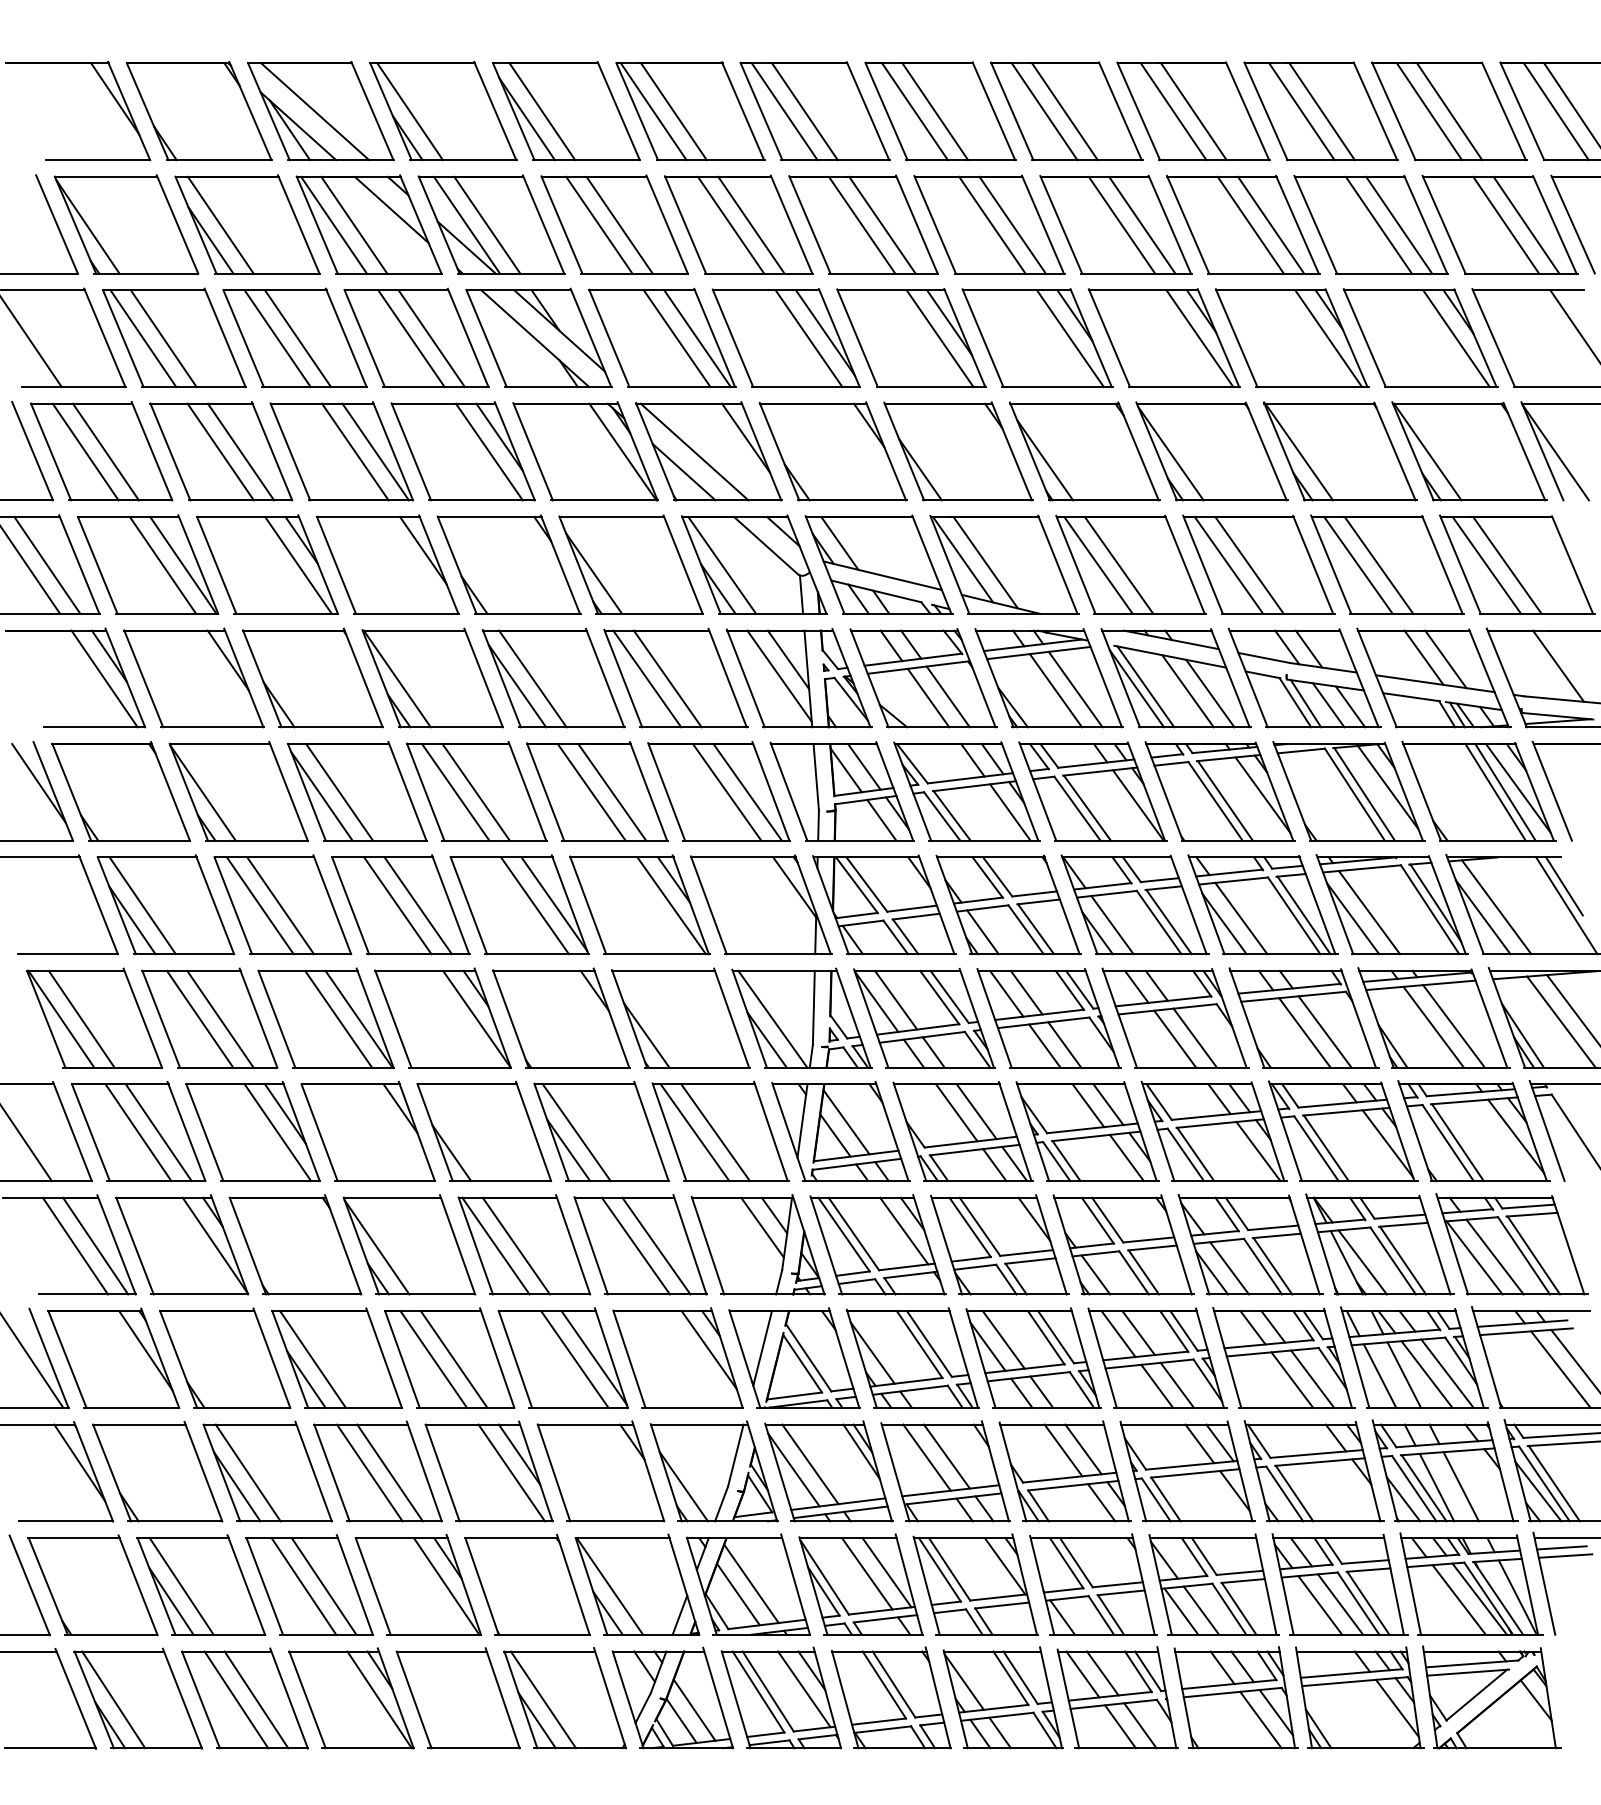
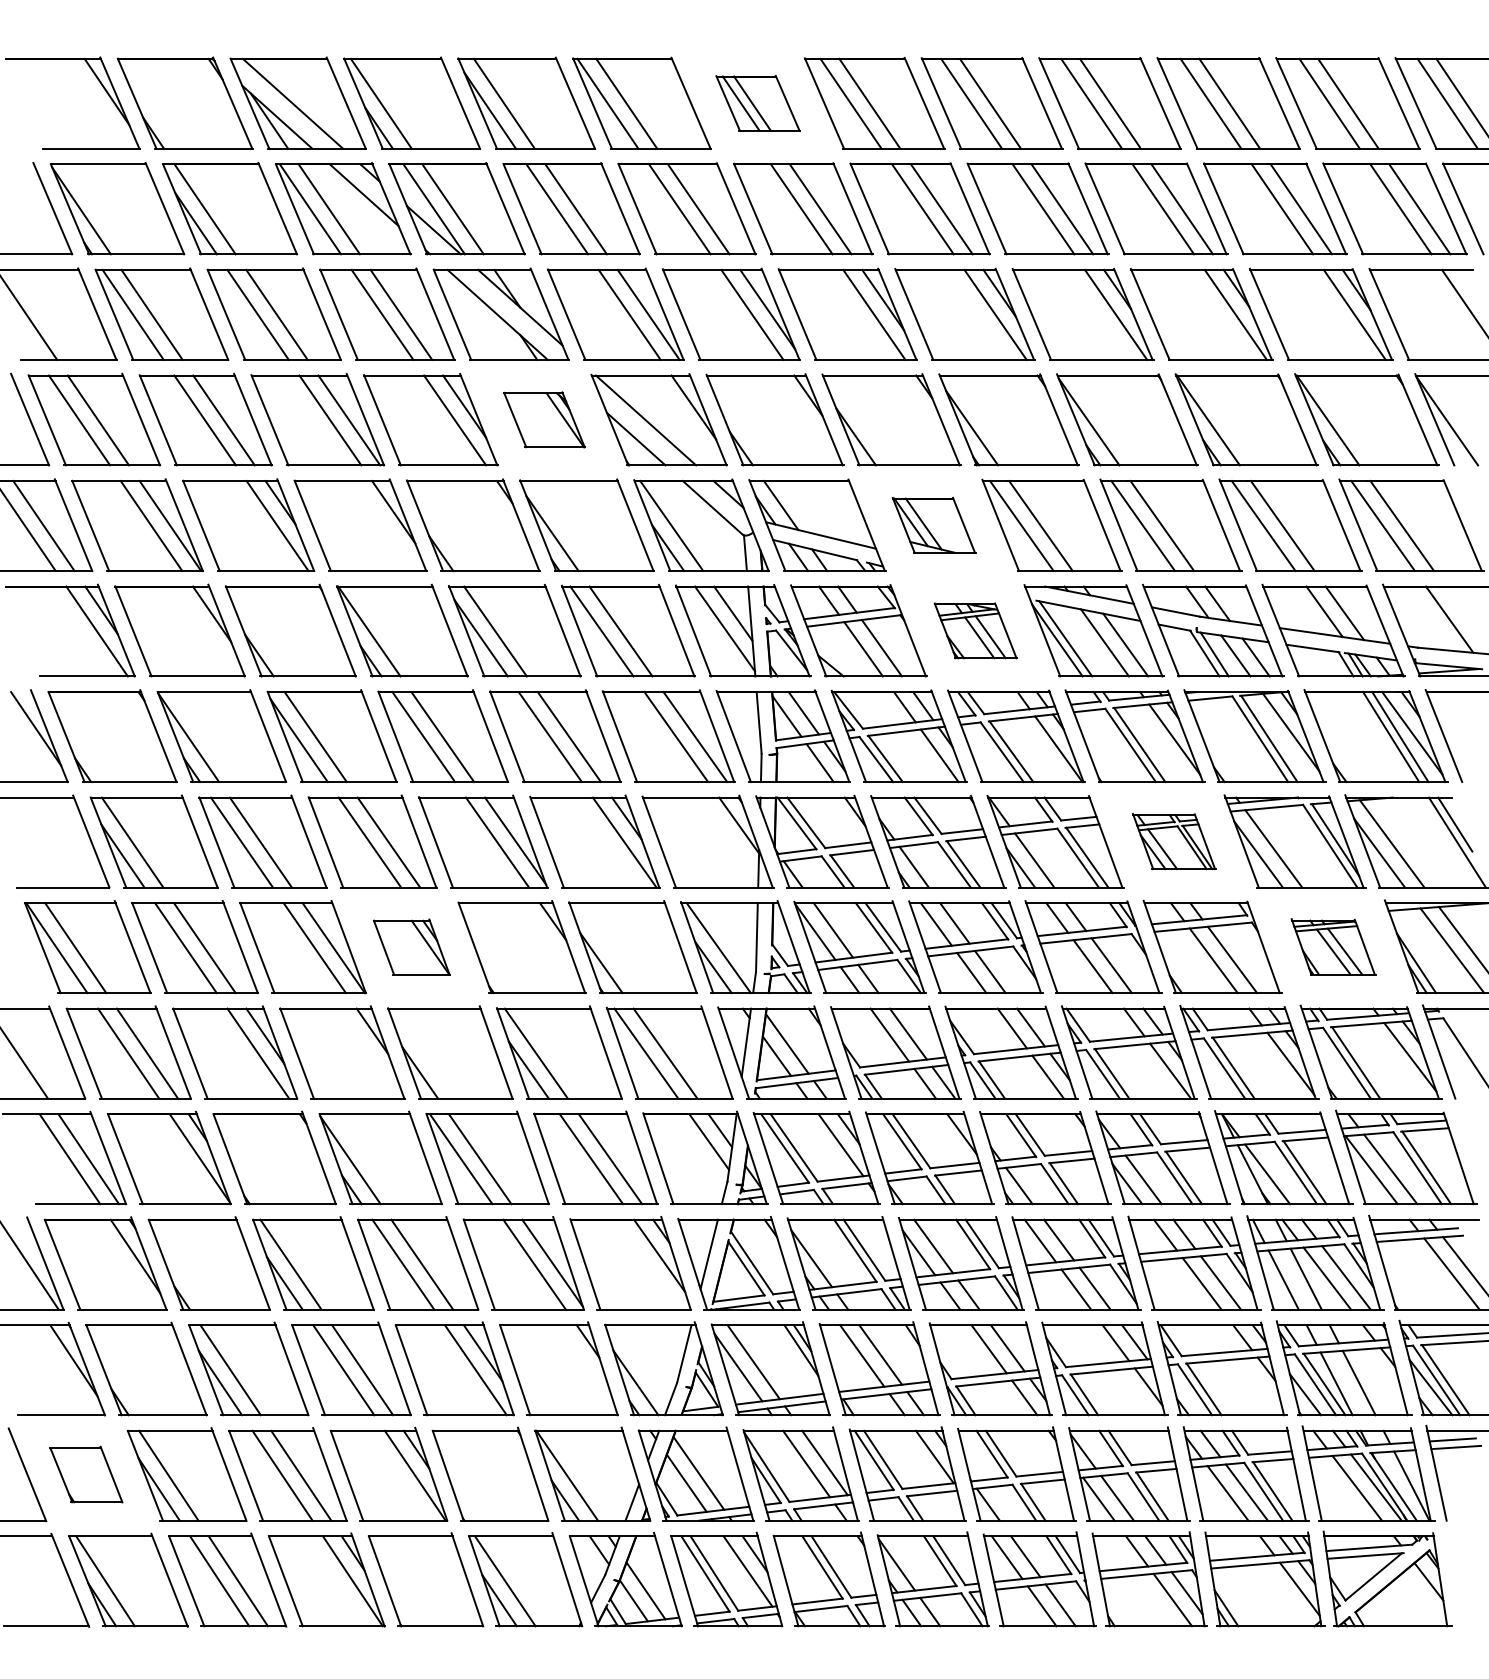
part: (814, 110) -> (757, 102), size x0.6
part: (585, 451) -> (544, 419), size x0.6
part: (1003, 563) -> (933, 524), size x0.6
part: (1048, 677) -> (975, 630), size x0.6
part: (1262, 904) -> (1174, 841), size x0.6
part: (1433, 1017) -> (1333, 946), size x0.6
part: (442, 1018) -> (411, 947), size x0.6
part: (93, 1585) -> (86, 1474), size x0.6

